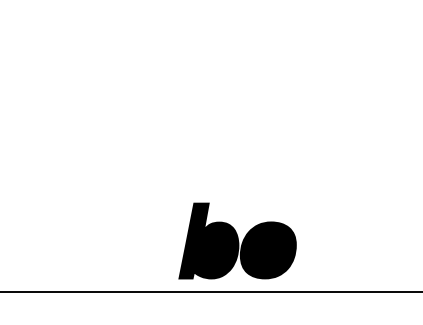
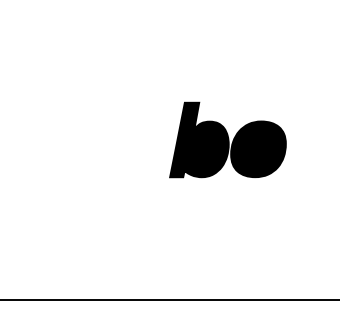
part: (237, 240) -> (227, 139), moved

